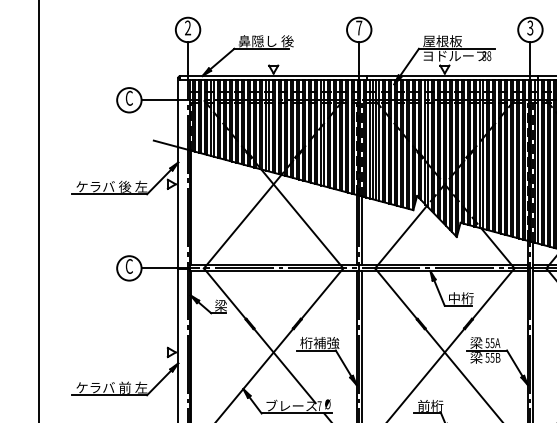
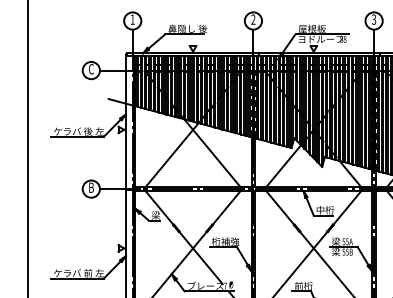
text: (187, 27) -> (132, 19), 2 -> 1
text: (359, 27) -> (253, 19), 7 -> 2
text: (128, 266) -> (90, 187), C -> B

